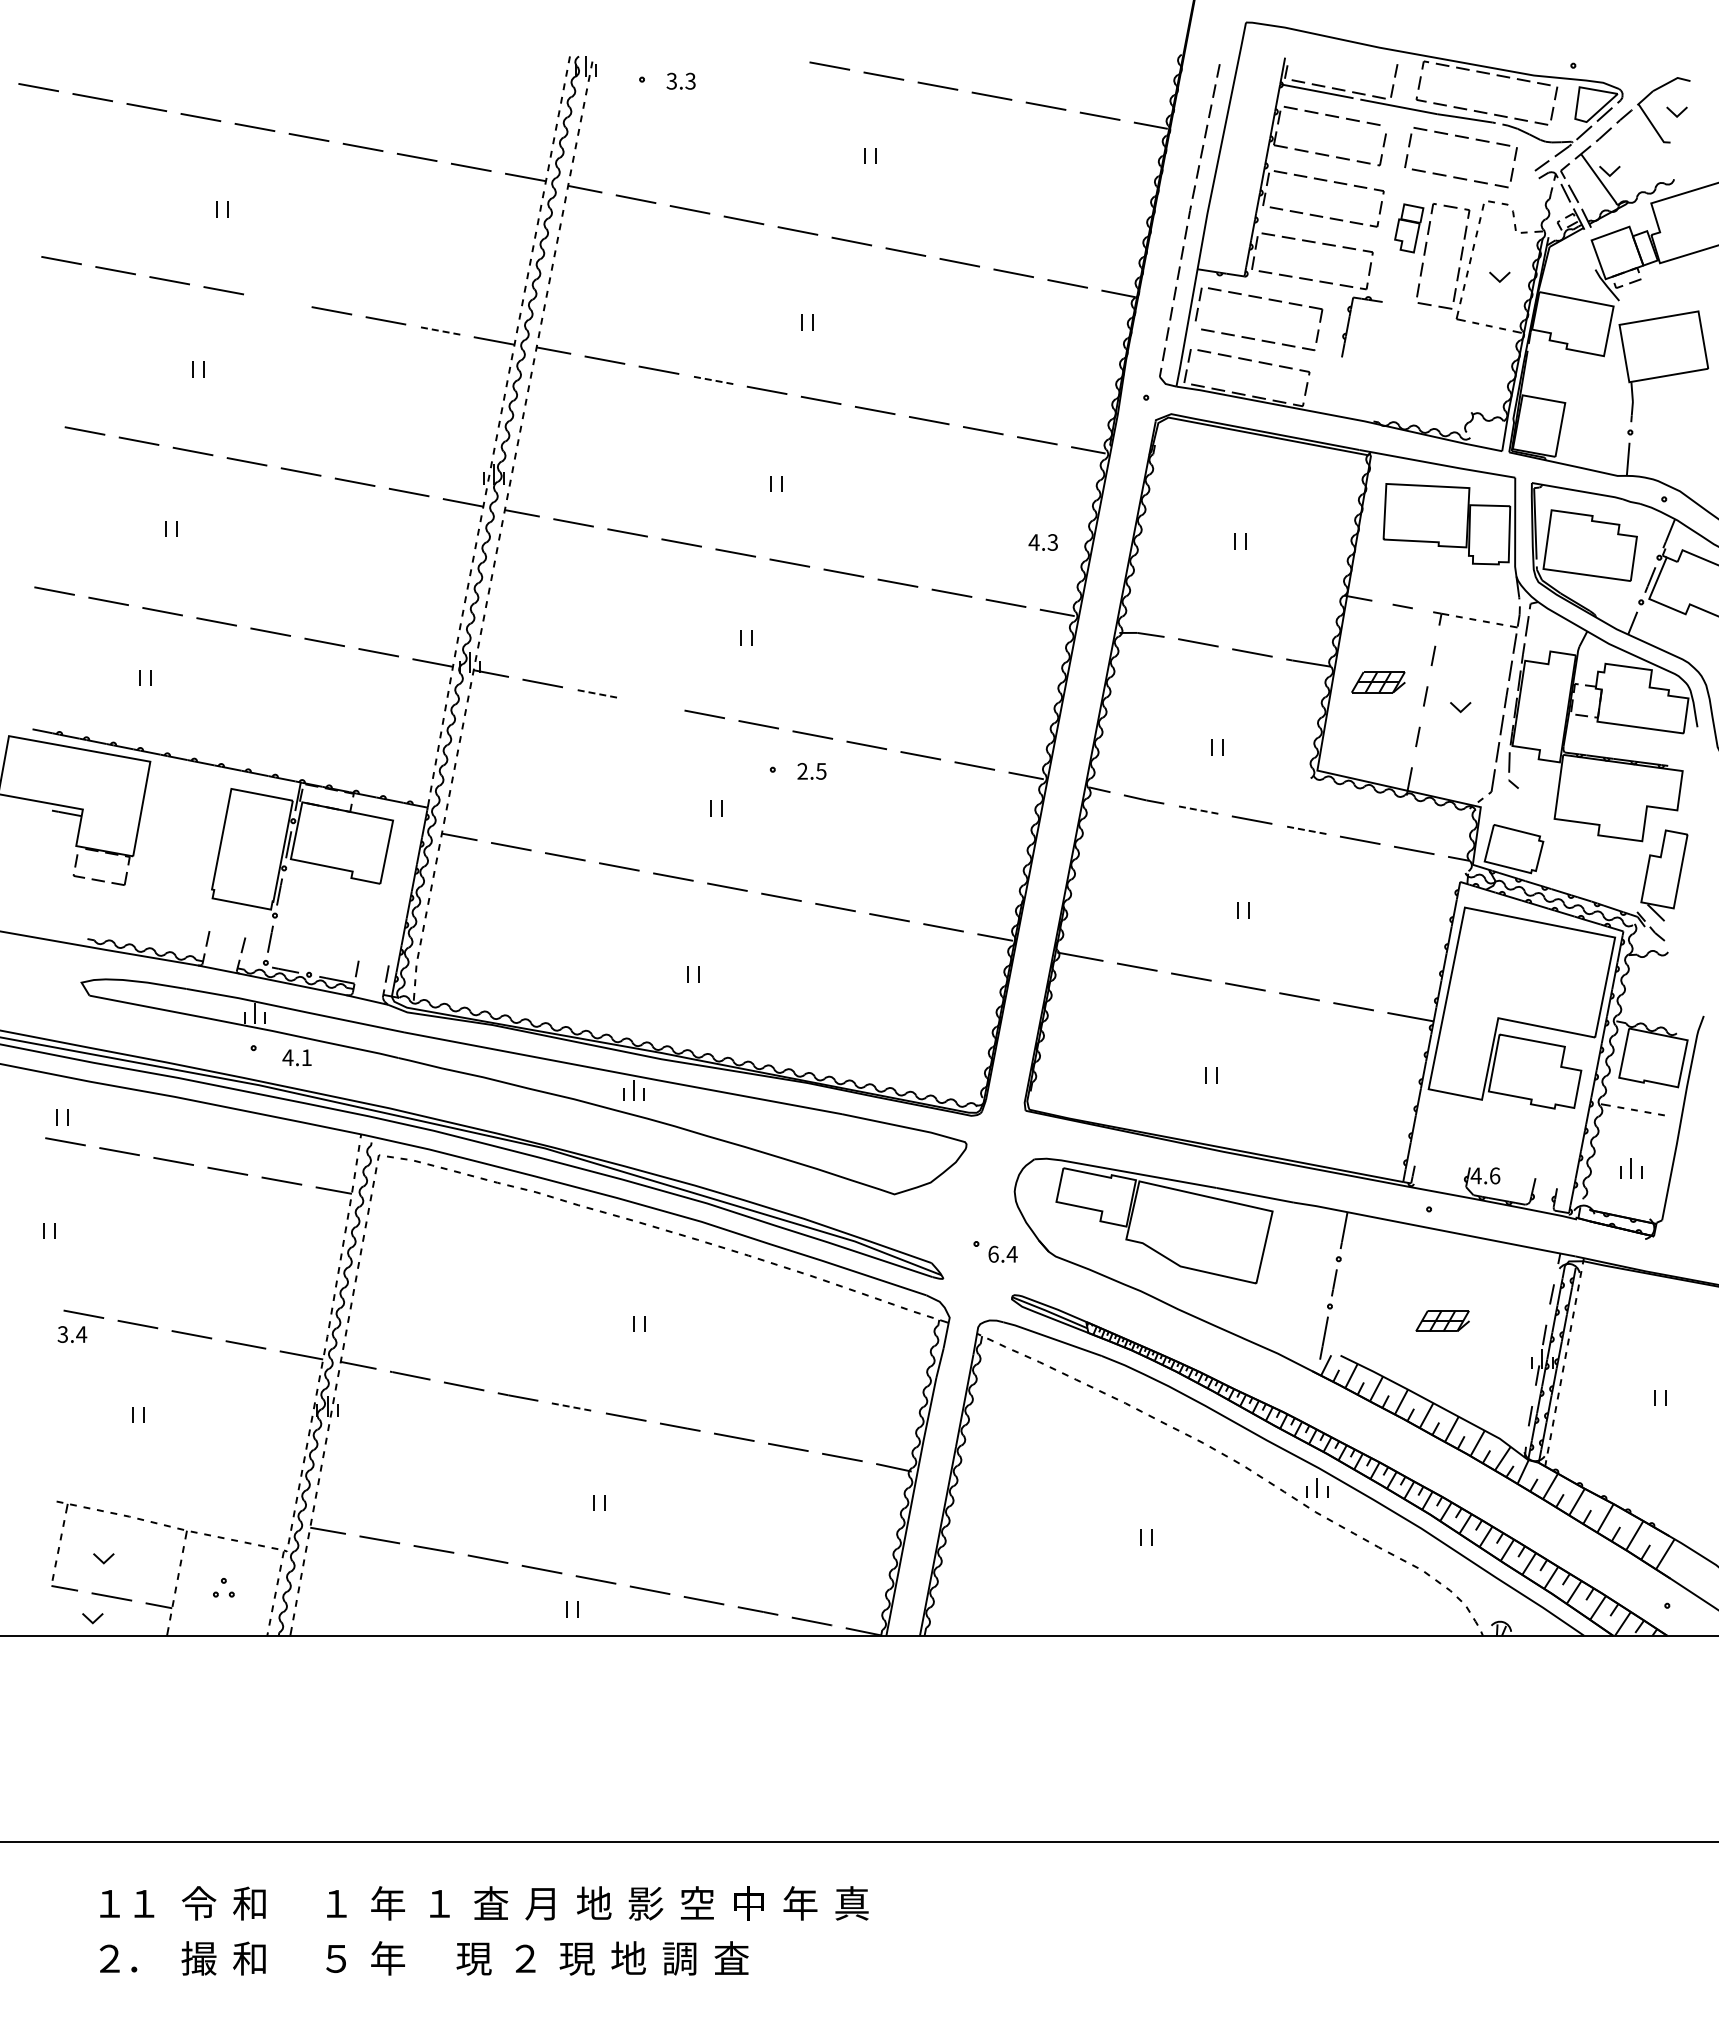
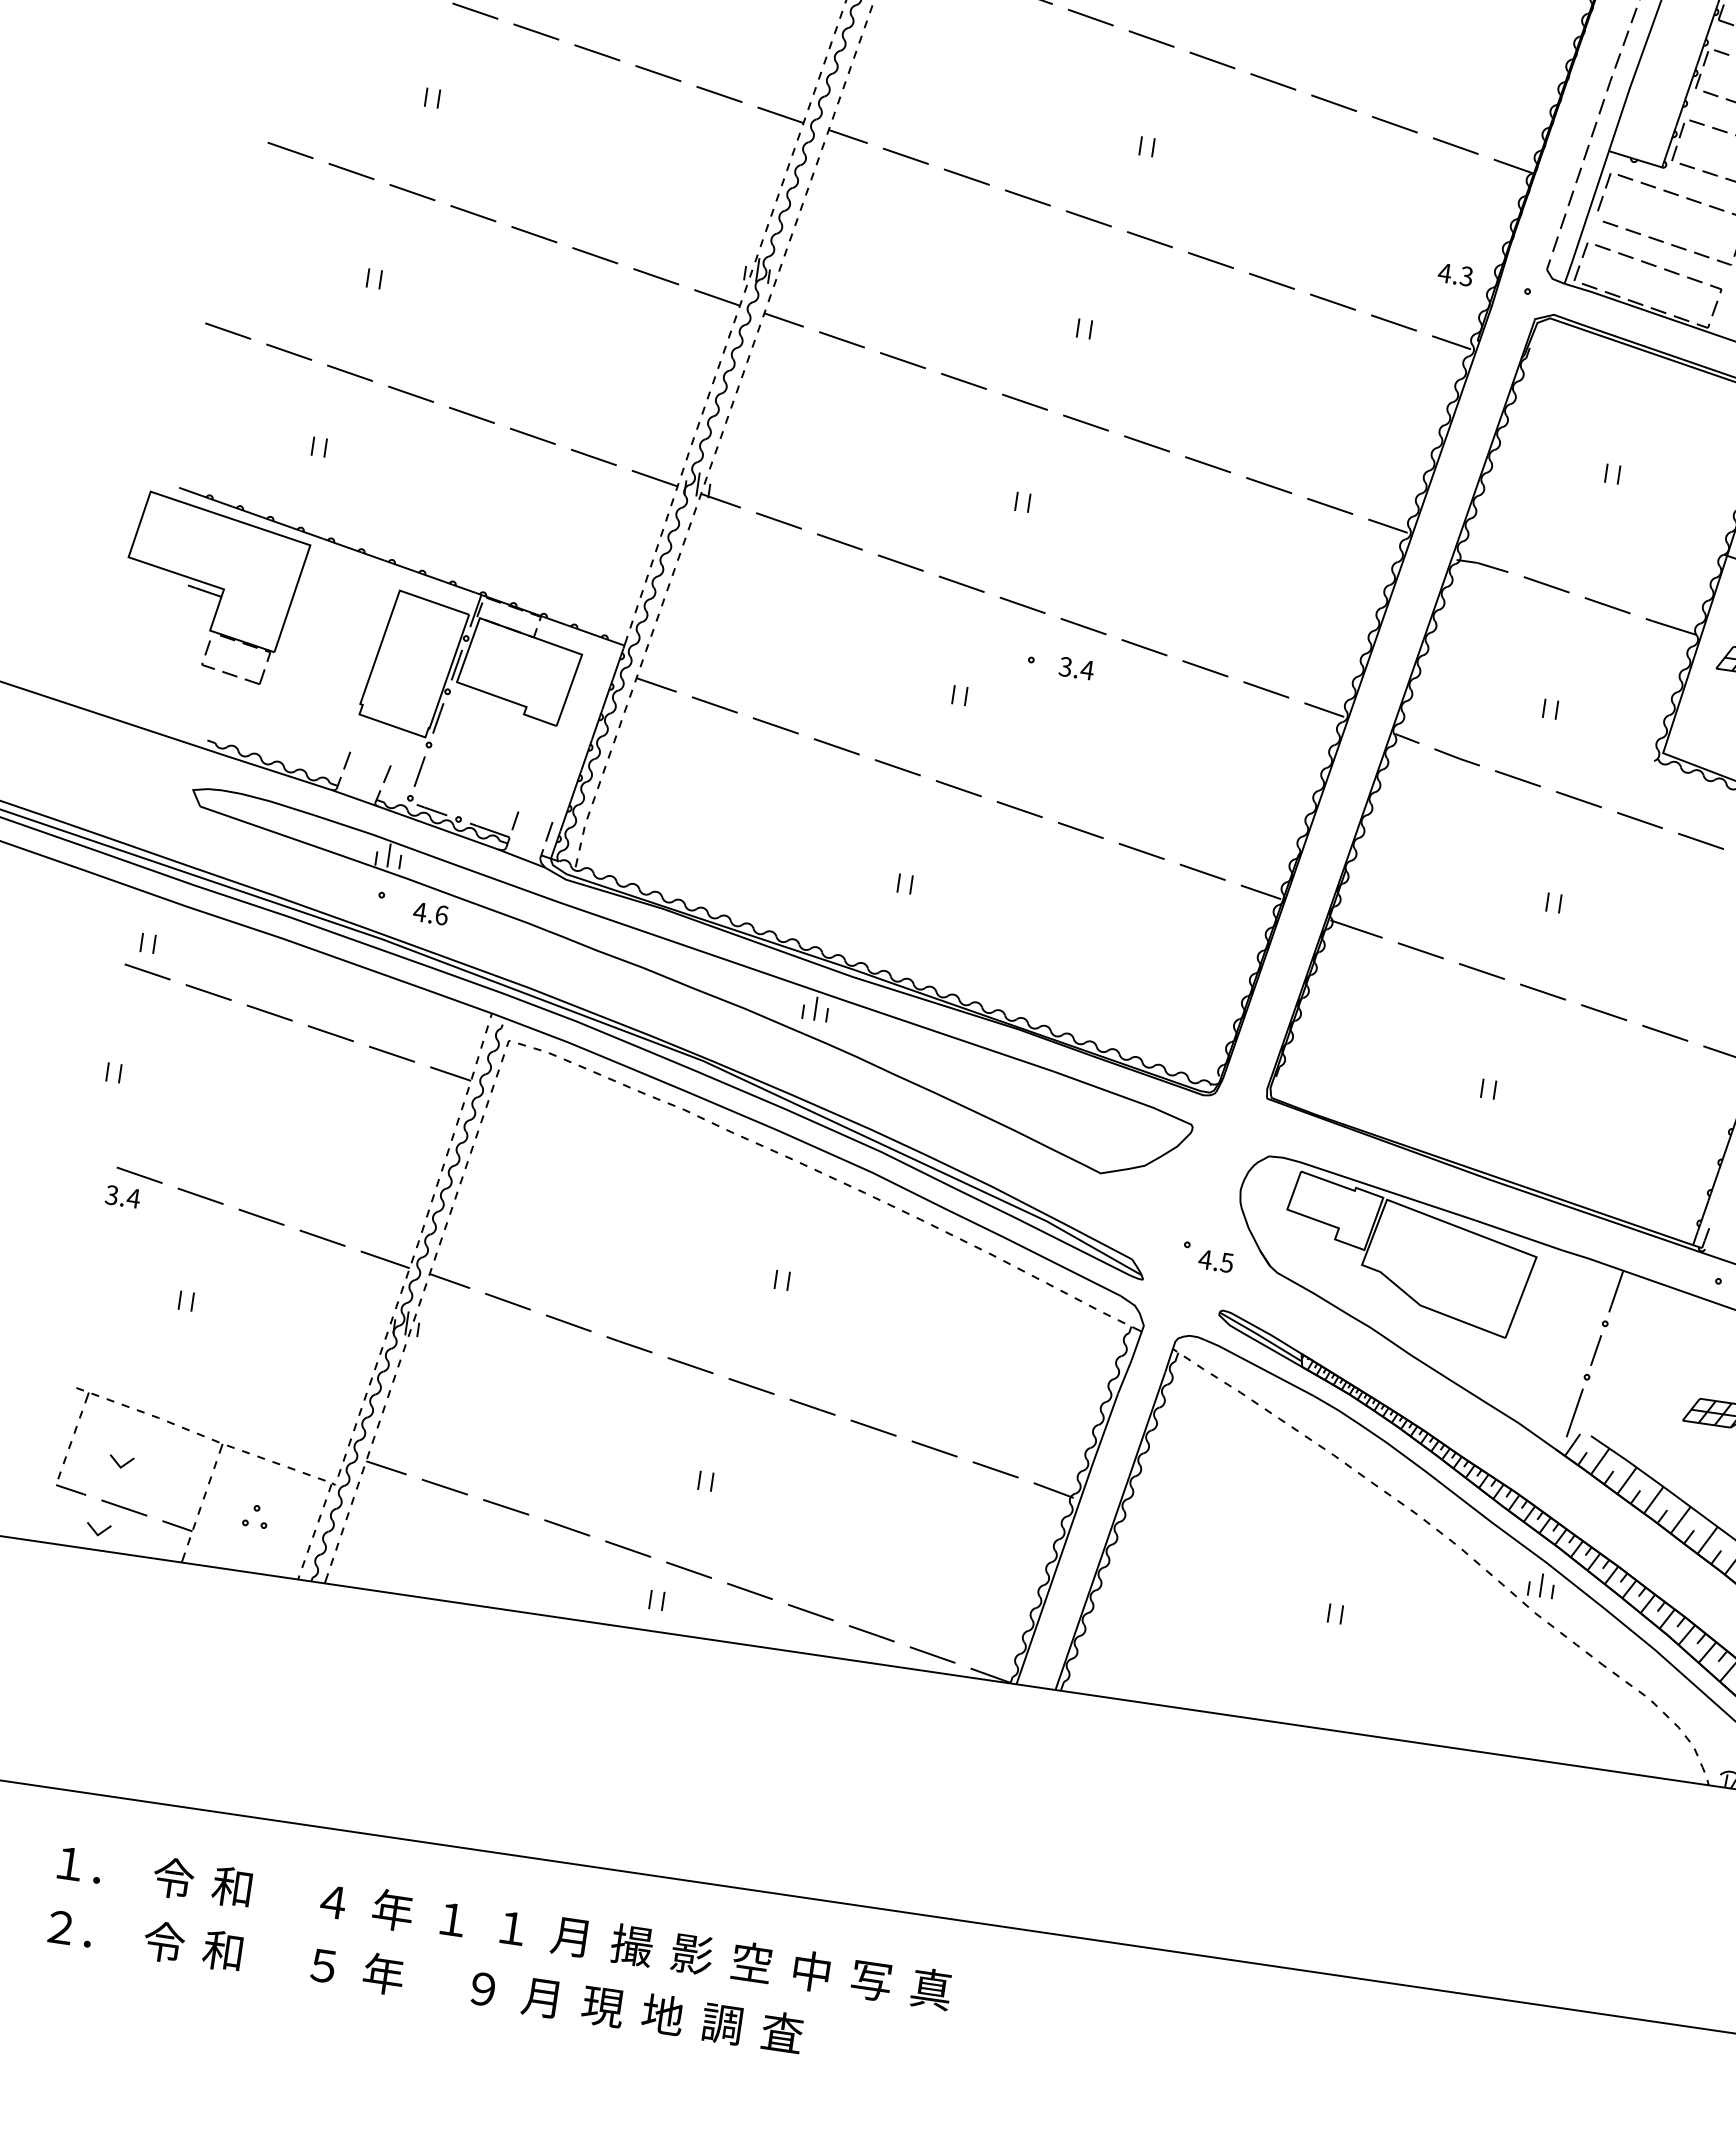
line: (277, 300) -> (536, 31), added
line: (440, 330) -> (720, 94), dashed -> solid
line: (713, 380) -> (1028, 198), dashed -> solid
text: (1042, 542) -> (1454, 274), moved
line: (596, 693) -> (839, 541), dashed -> solid
line: (650, 703) -> (900, 562), added
text: (811, 771) -> (1075, 668), 2.5 -> 3.4
line: (1198, 810) -> (1518, 779), dashed -> solid
line: (1306, 830) -> (1640, 820), dashed -> solid
text: (307, 1057) -> (442, 915), 4.1 -> 4.6
text: (1002, 1253) -> (1215, 1260), 6.4 -> 4.5
line: (572, 1407) -> (690, 1366), dashed -> solid
text: (491, 1902) -> (513, 1926), 査 -> １
text: (142, 1903) -> (107, 1868), １ -> ．
text: (336, 1903) -> (333, 1901), １ -> ４
text: (593, 1903) -> (631, 1945), 地 -> 撮
text: (800, 1903) -> (871, 1980), 年 -> 写
text: (198, 1958) -> (163, 1942), 撮 -> 令
text: (473, 1958) -> (482, 1988), 現 -> ９
text: (522, 1959) -> (539, 1998), ２ -> 月

